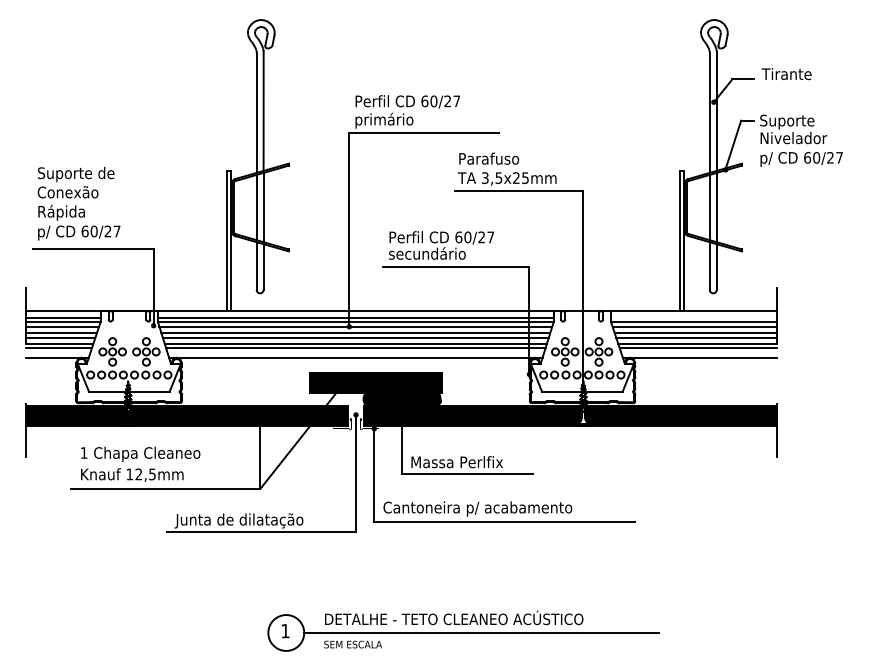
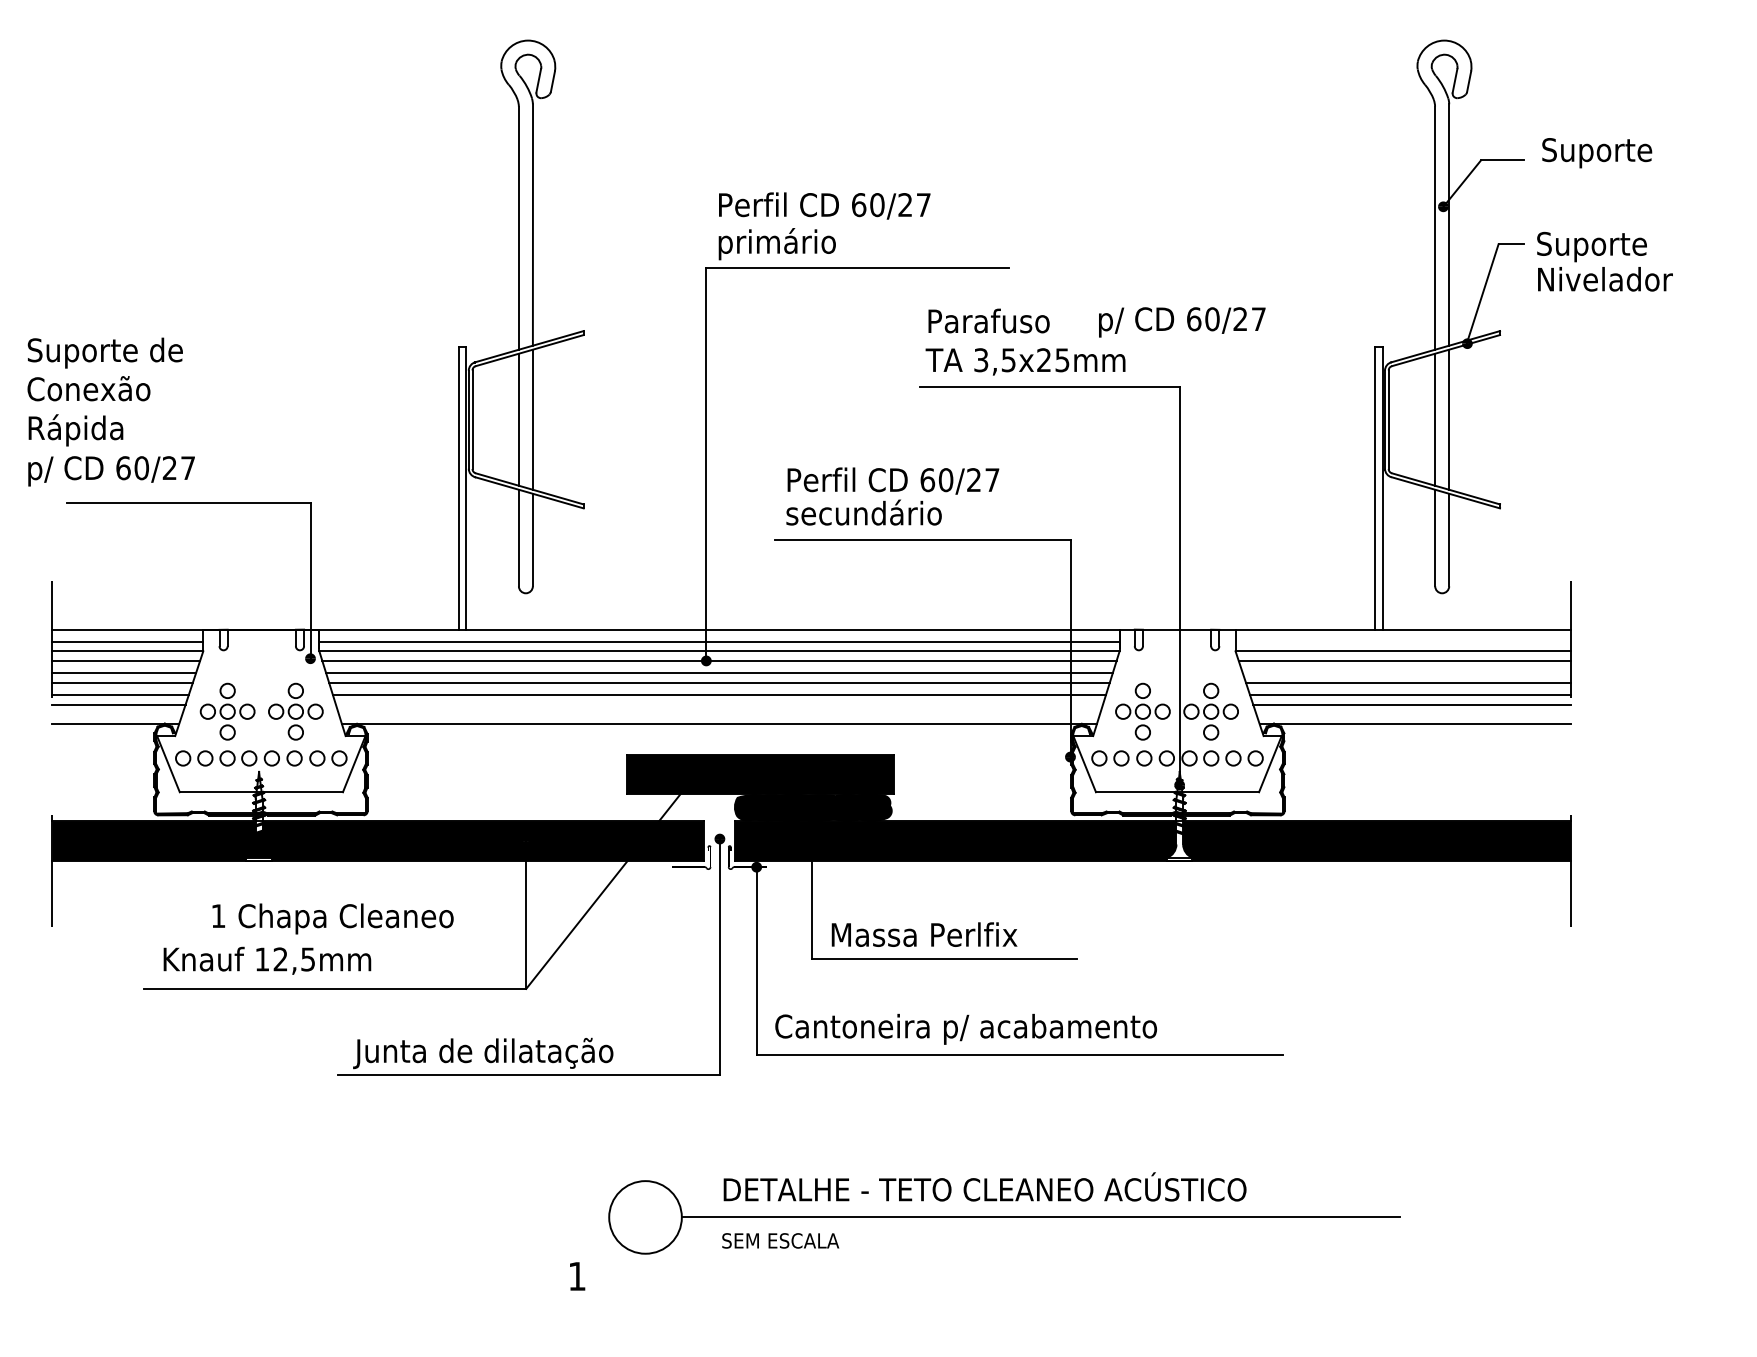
text: (788, 75) -> (1594, 152), Tirante -> Suporte
text: (801, 159) -> (1181, 322), moved
text: (78, 203) -> (110, 411), moved
line: (695, 332) -> (1406, 672), removed
line: (355, 348) -> (718, 704), removed
text: (140, 453) -> (332, 917), moved
part: (463, 630) -> (1003, 1212), moved

